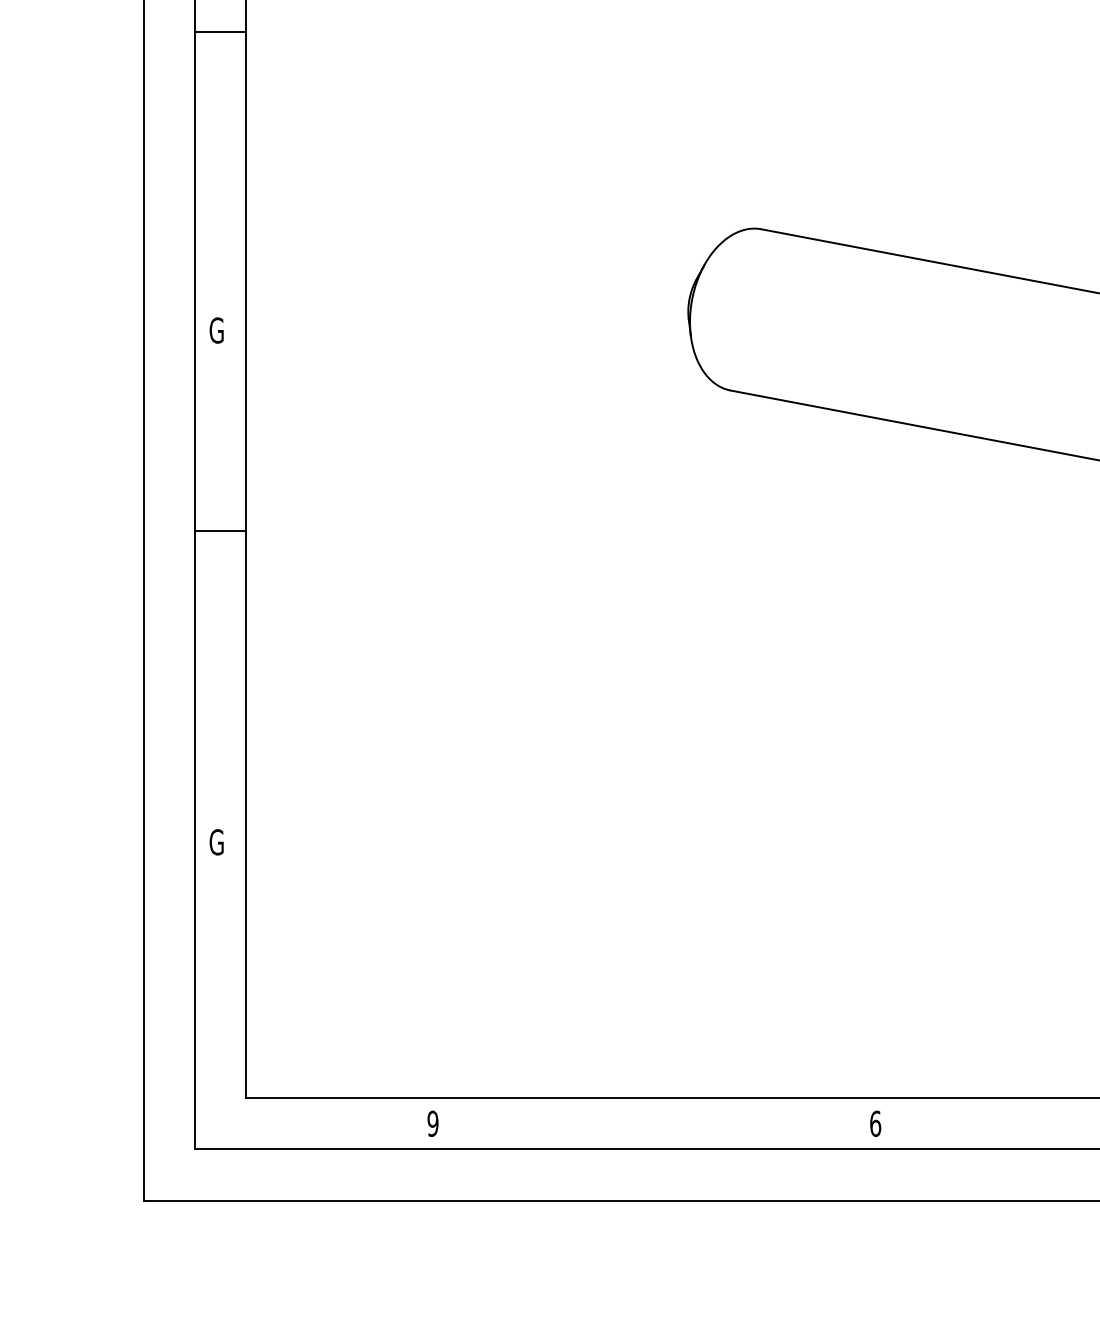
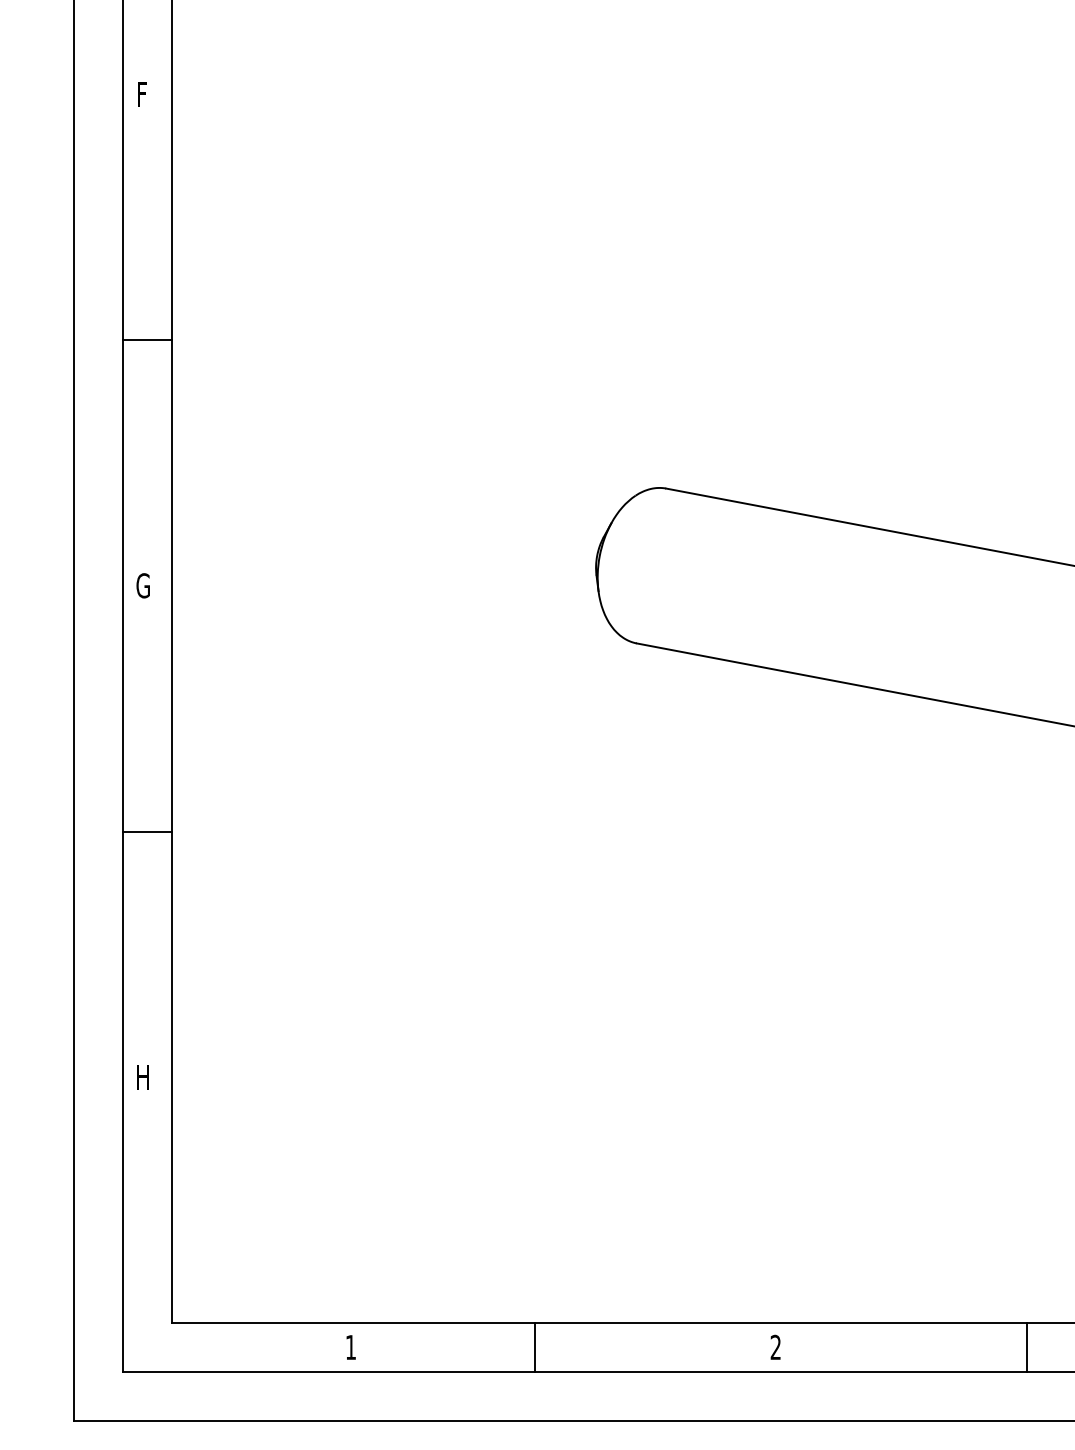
line: (220, 32) -> (146, 340), moved
line: (220, 531) -> (146, 831), moved
text: (215, 841) -> (142, 1076), G -> H
text: (432, 1123) -> (350, 1347), 9 -> 1
line: (625, 1123) -> (535, 1347), added
text: (875, 1123) -> (775, 1347), 6 -> 2

